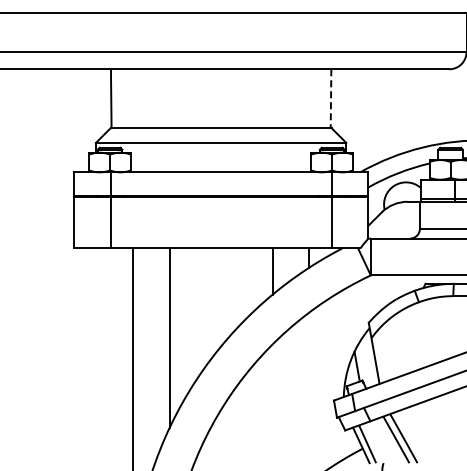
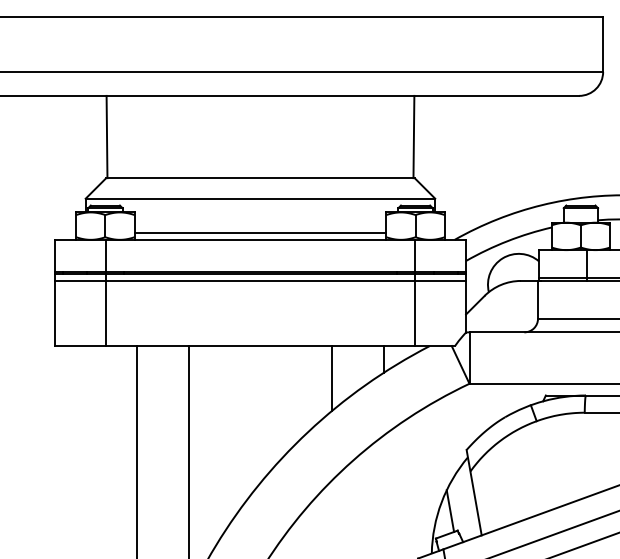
line: (331, 99) -> (414, 138), dashed -> solid
line: (220, 167) -> (259, 233), added
line: (220, 201) -> (259, 280), added

